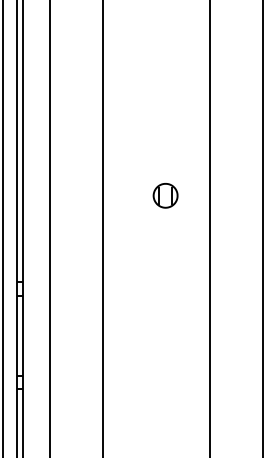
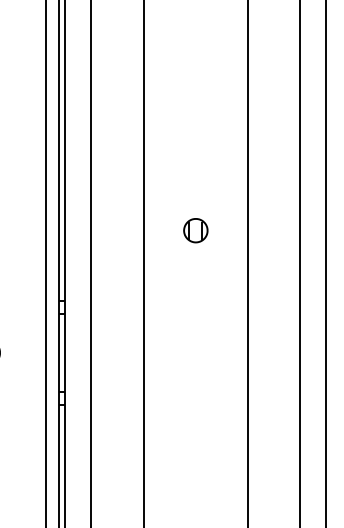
part: (165, 195) -> (195, 230), moved

